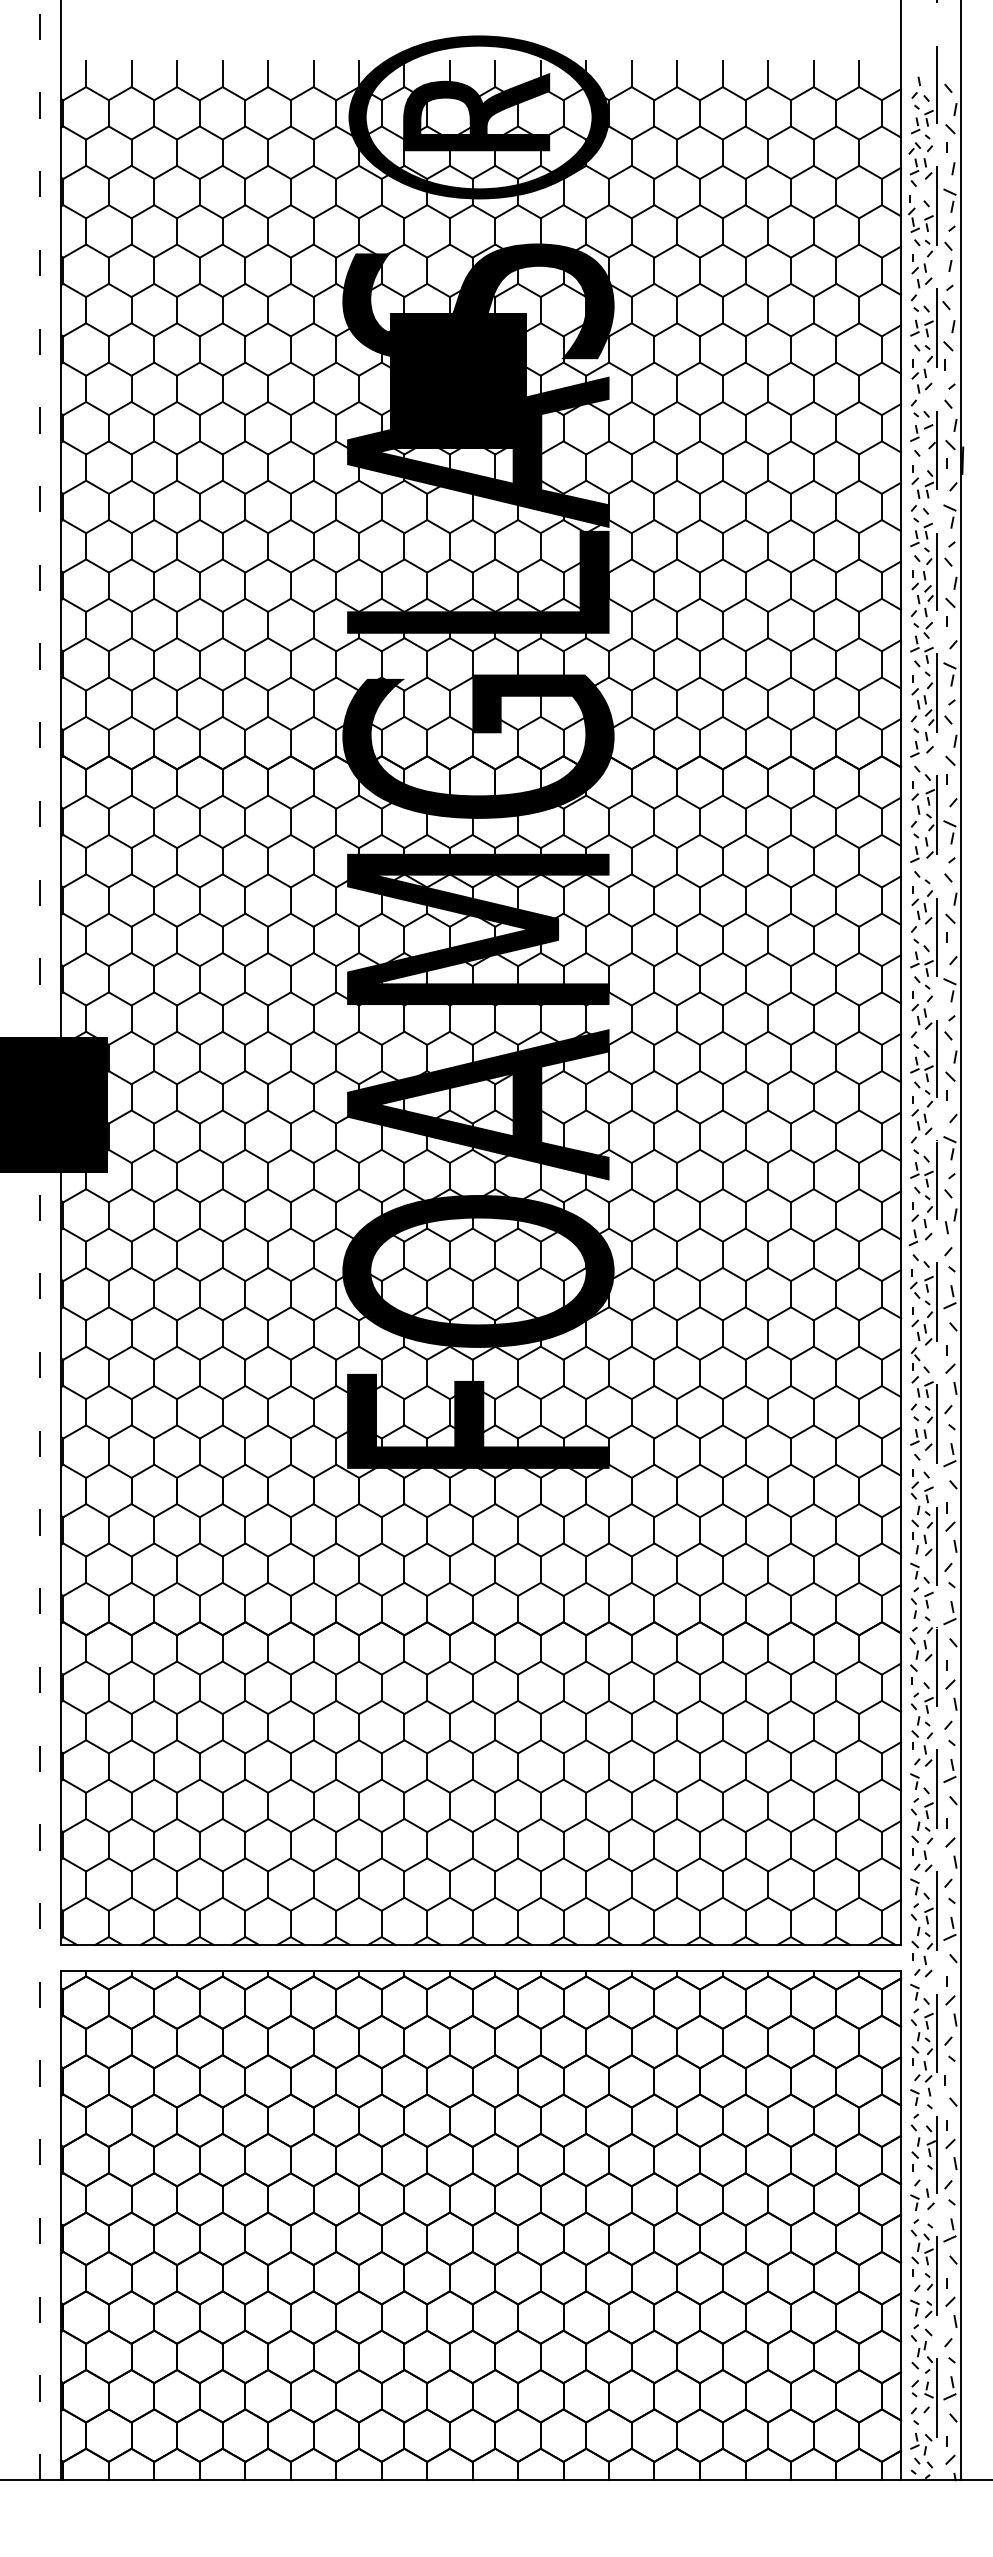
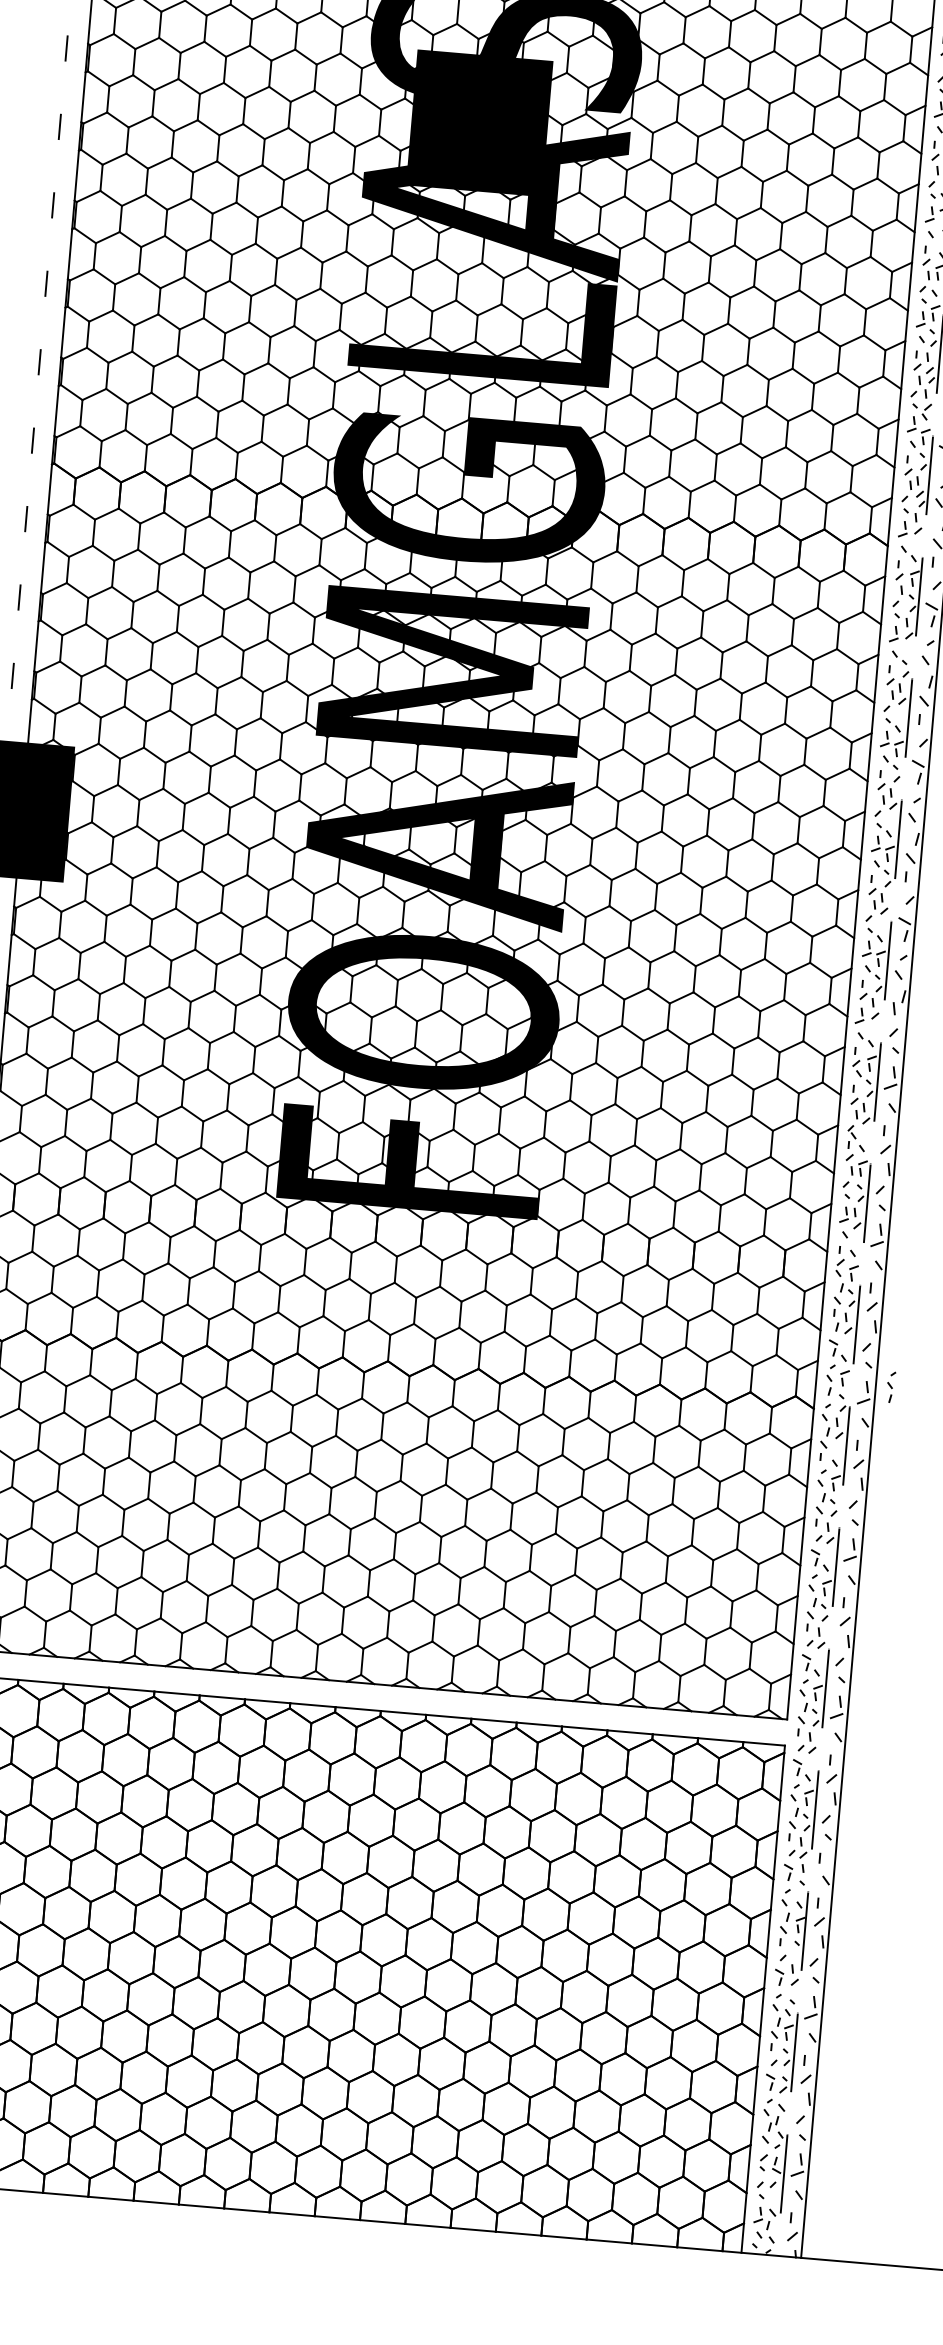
part: (975, 1604) -> (890, 1386), added

